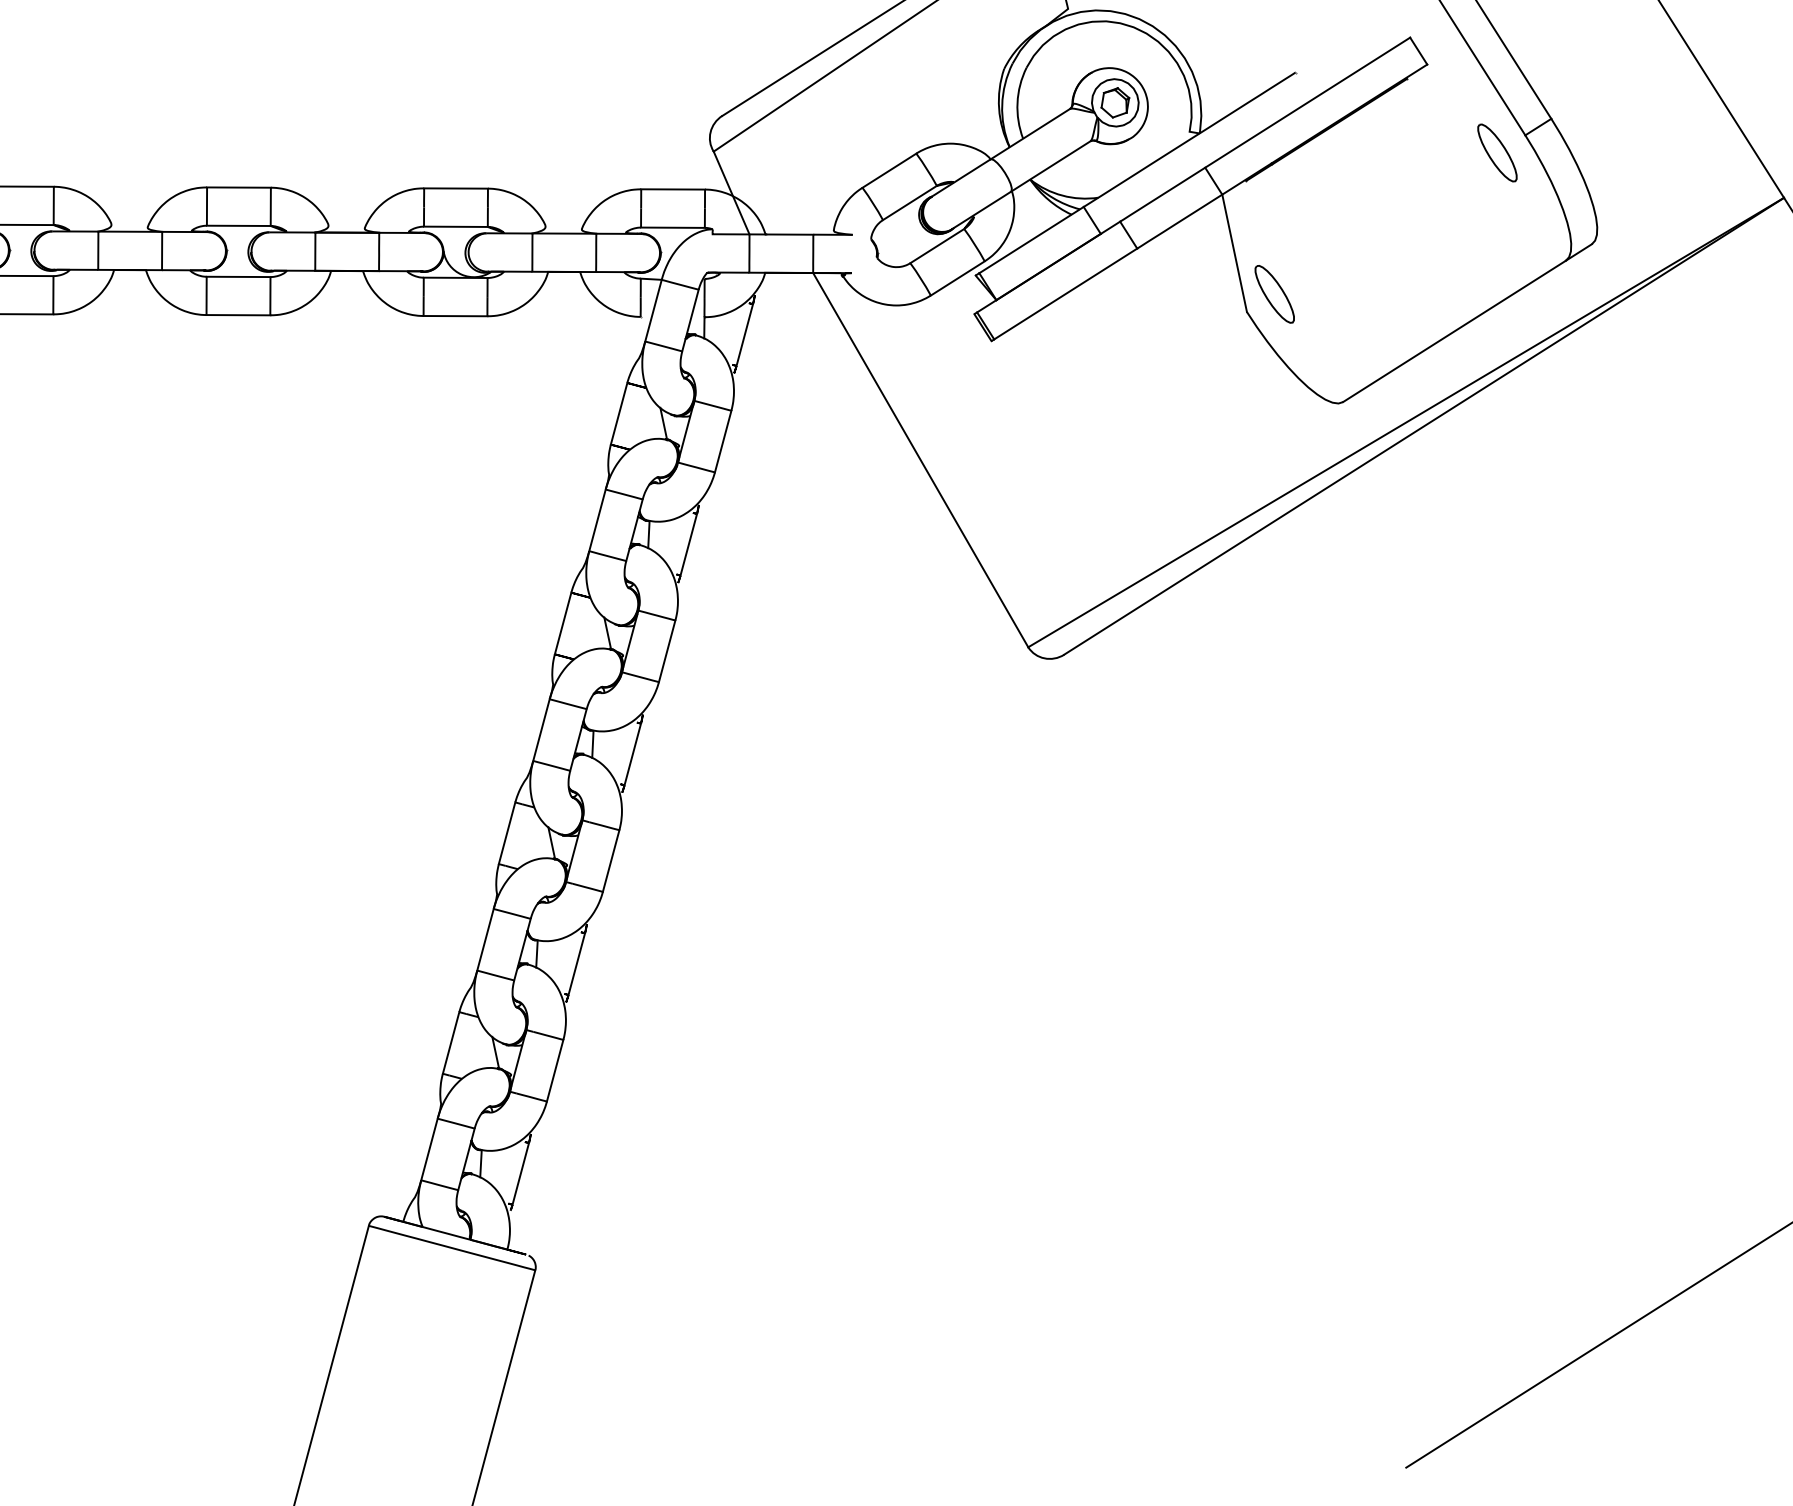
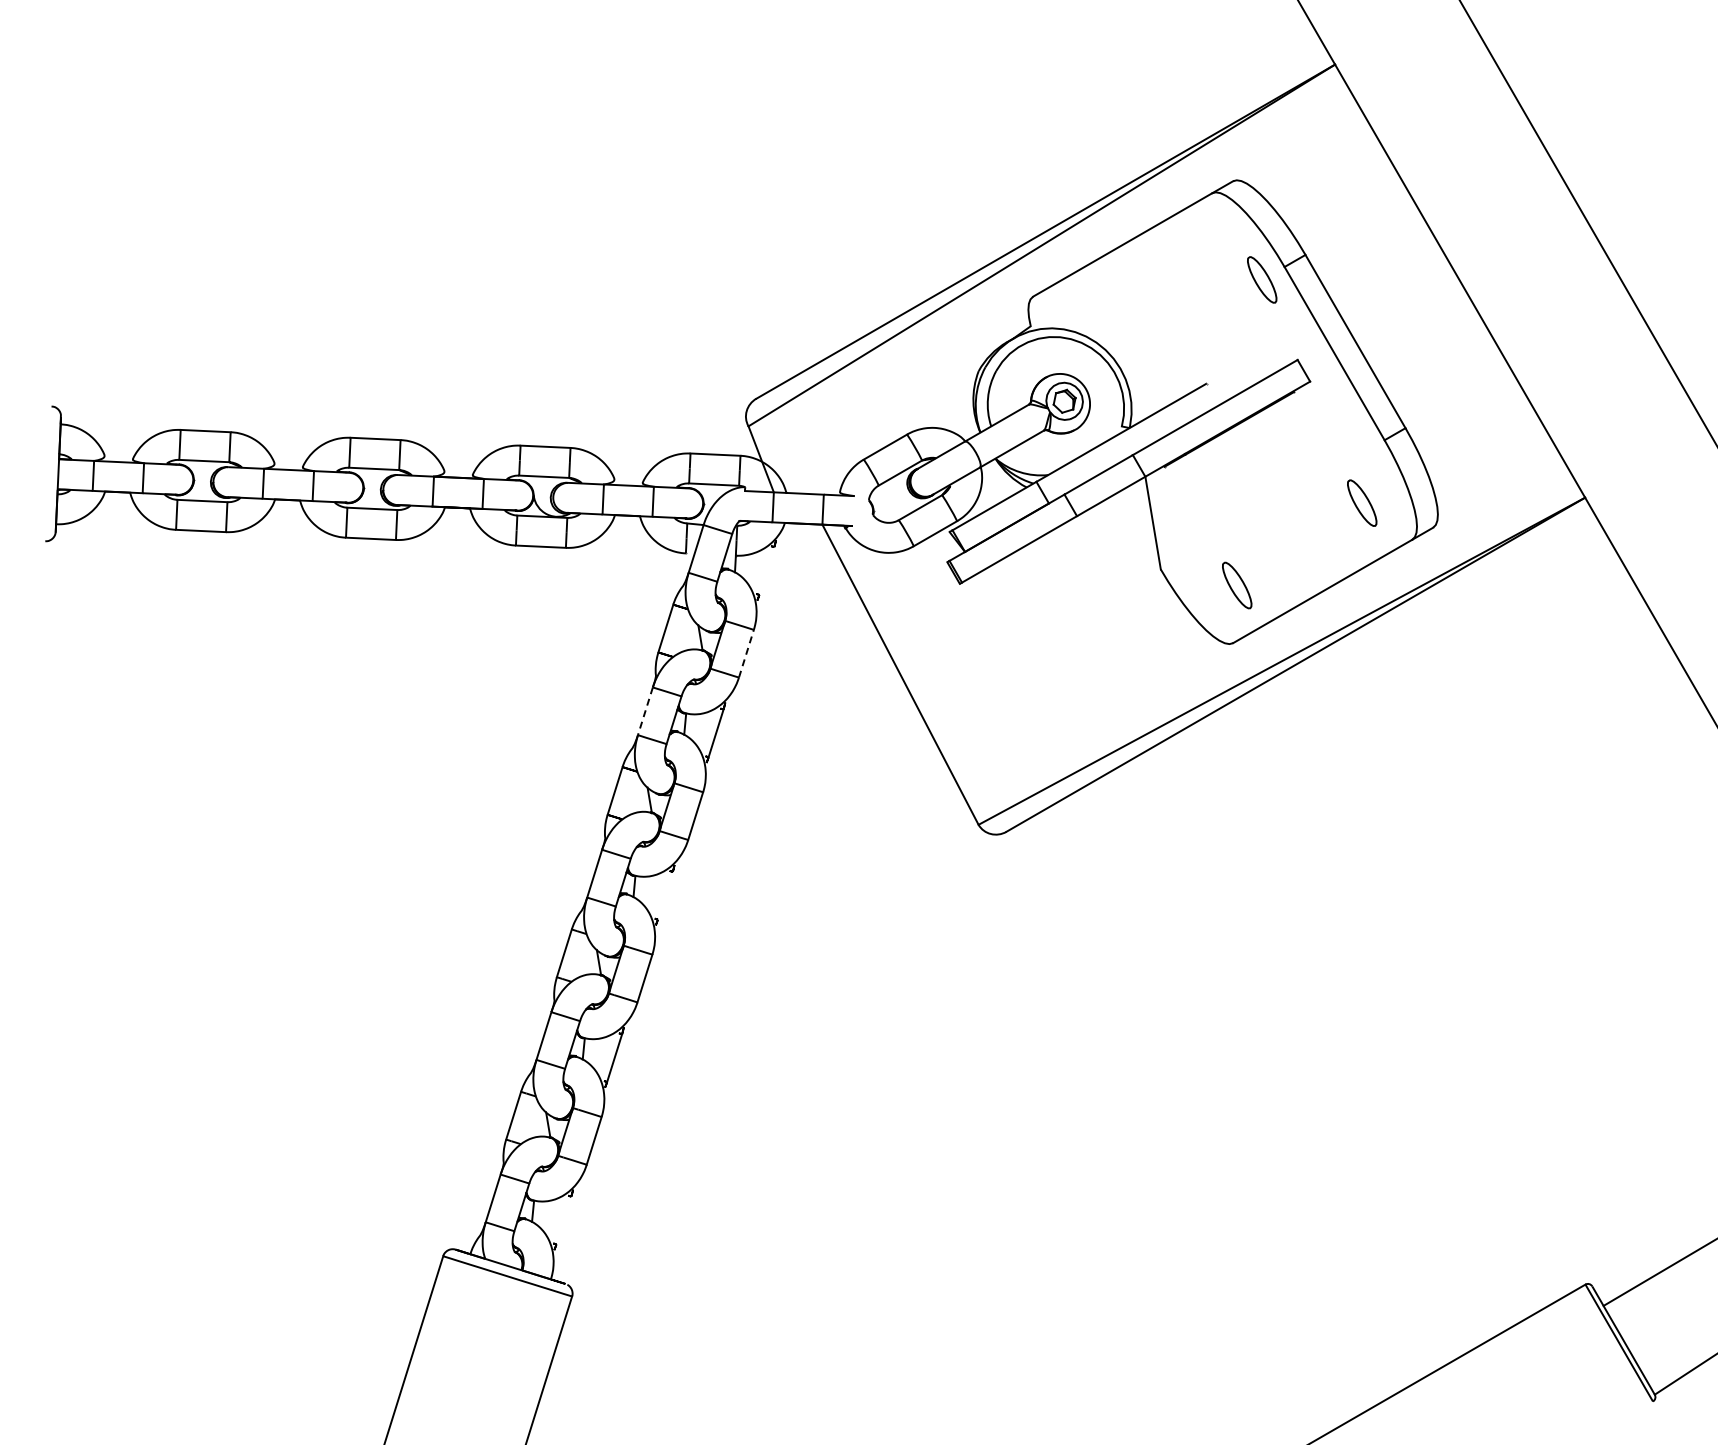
part: (1497, 152) -> (1362, 502), moved
part: (1275, 294) -> (1237, 585), moved
line: (744, 334) -> (766, 570), removed
line: (723, 441) -> (746, 653), solid -> dashed
line: (597, 520) -> (645, 711), solid -> dashed
line: (631, 754) -> (664, 895), removed
line: (520, 1173) -> (563, 1220), removed

